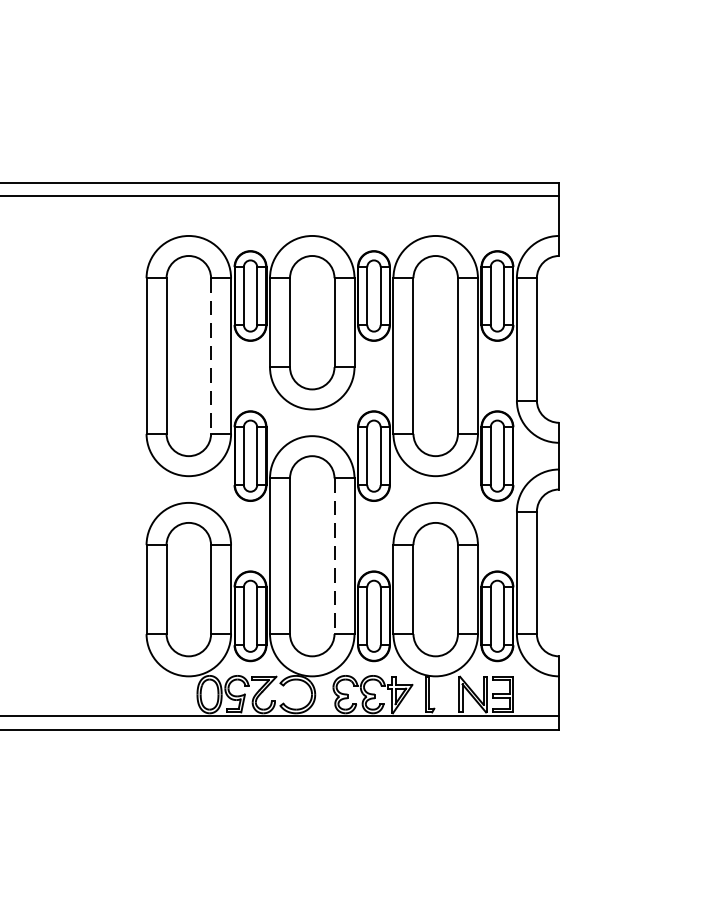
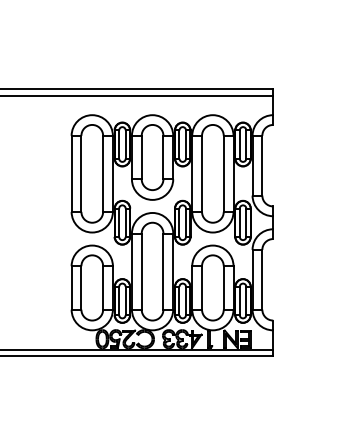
line: (211, 357) -> (103, 174), dashed -> solid
line: (334, 557) -> (163, 272), dashed -> solid

